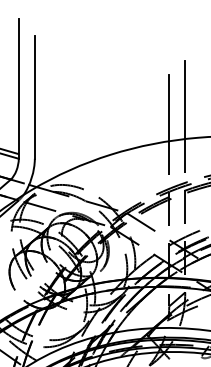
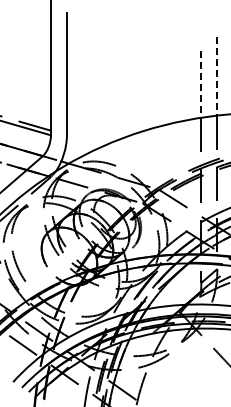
line: (185, 100) -> (217, 77), solid -> dashed
line: (169, 108) -> (201, 85), solid -> dashed

